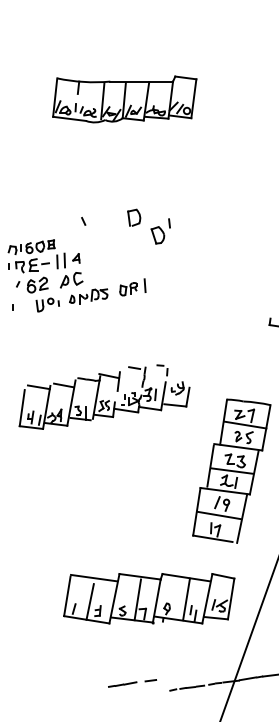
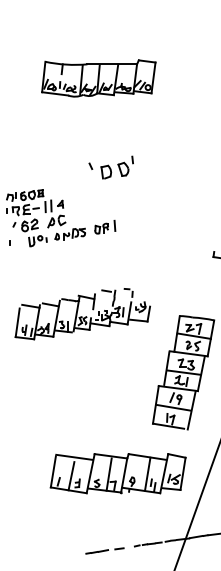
line: (83, 221) -> (90, 166), moved
part: (160, 231) -> (125, 166), moved
part: (132, 683) -> (104, 551), moved

